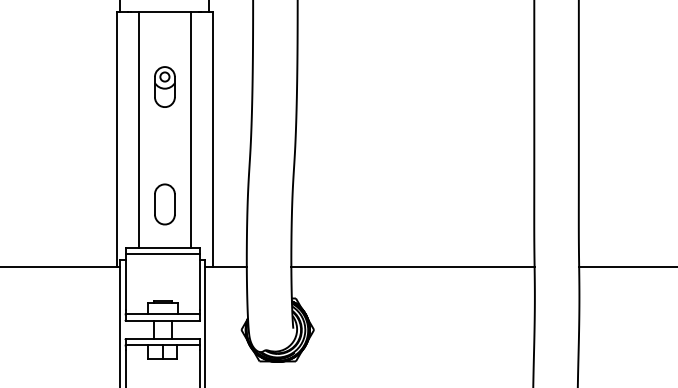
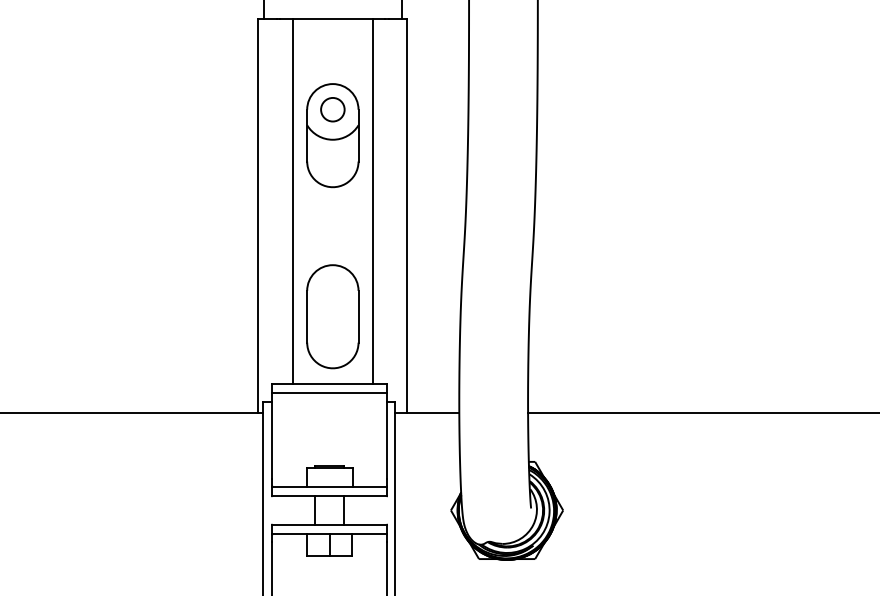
part: (164, 86) -> (332, 134), size x1.67
part: (164, 204) -> (332, 316), size x1.67

